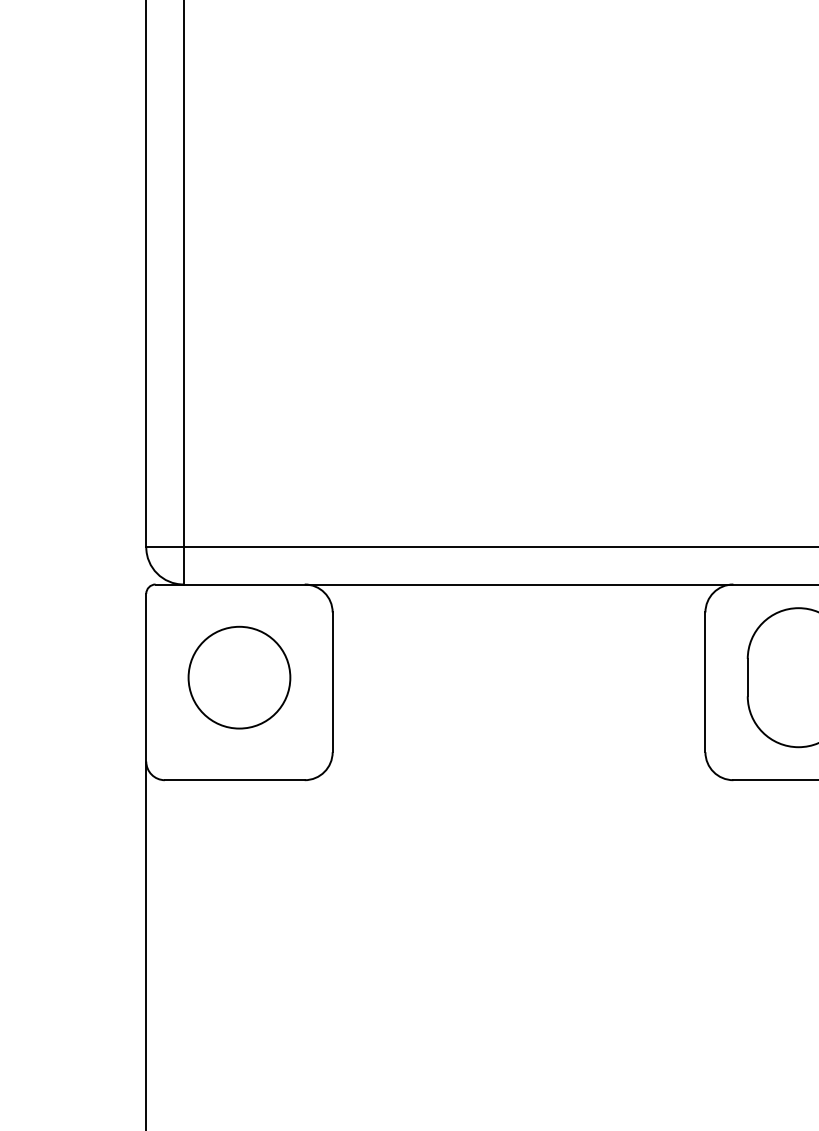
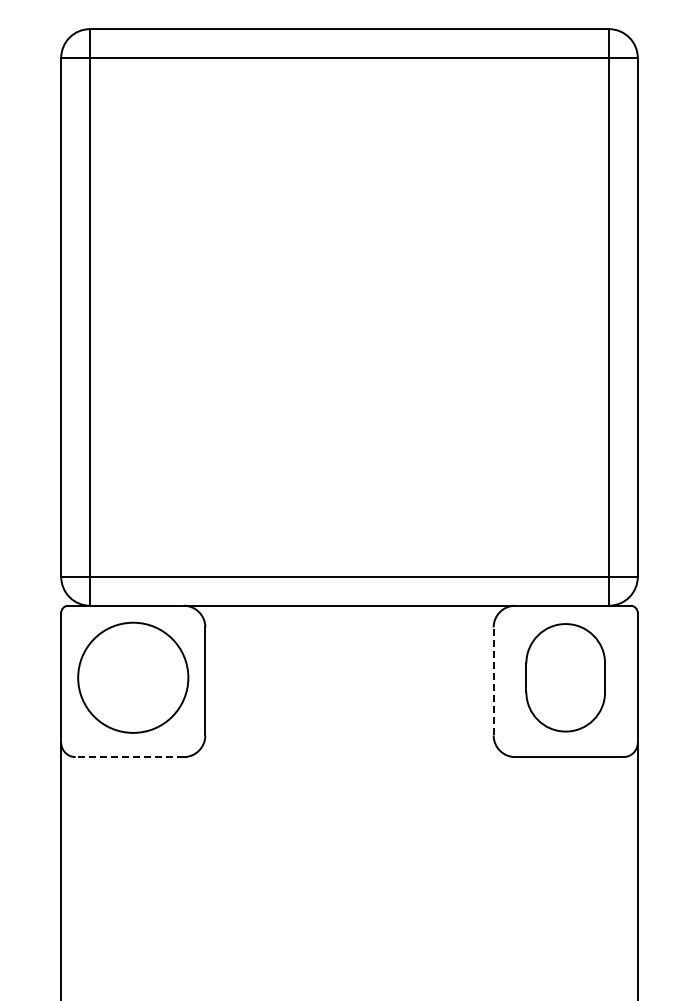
circle: (238, 677) -> (132, 677), size x1.4
line: (705, 681) -> (493, 680), solid -> dashed
line: (234, 780) -> (129, 757), solid -> dashed

